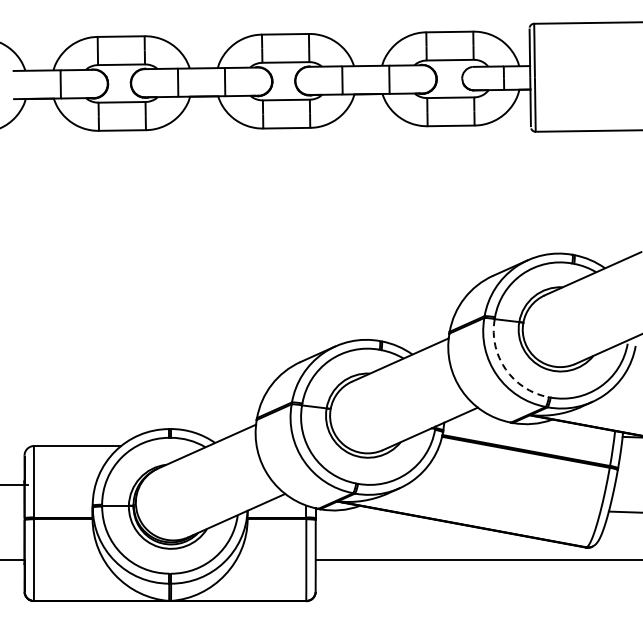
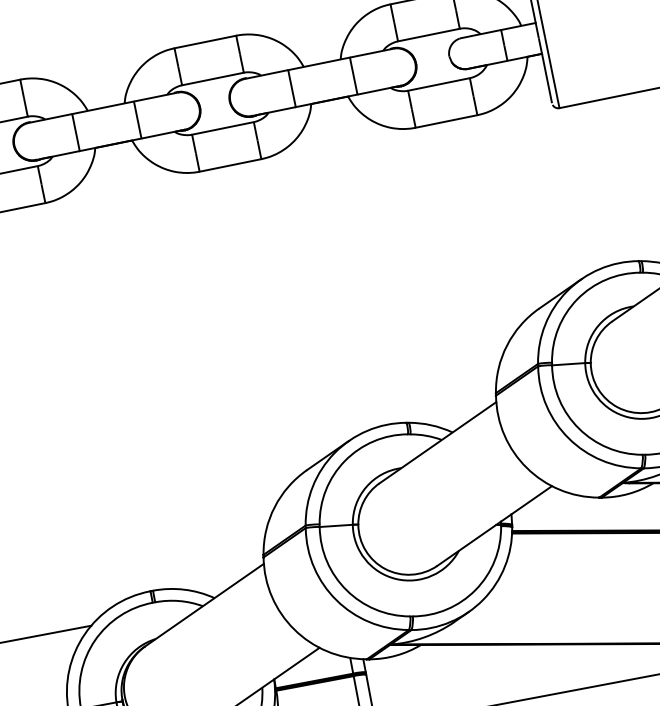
arc: (505, 369) -> (578, 428), dashed -> solid

